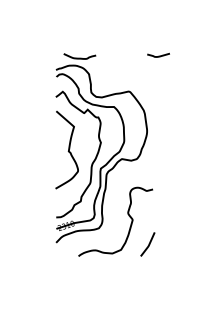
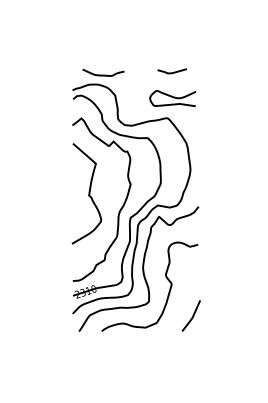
curve: (157, 56) -> (171, 72), moved
curve: (133, 75) -> (172, 97), added
curve: (110, 207) -> (142, 268), added

